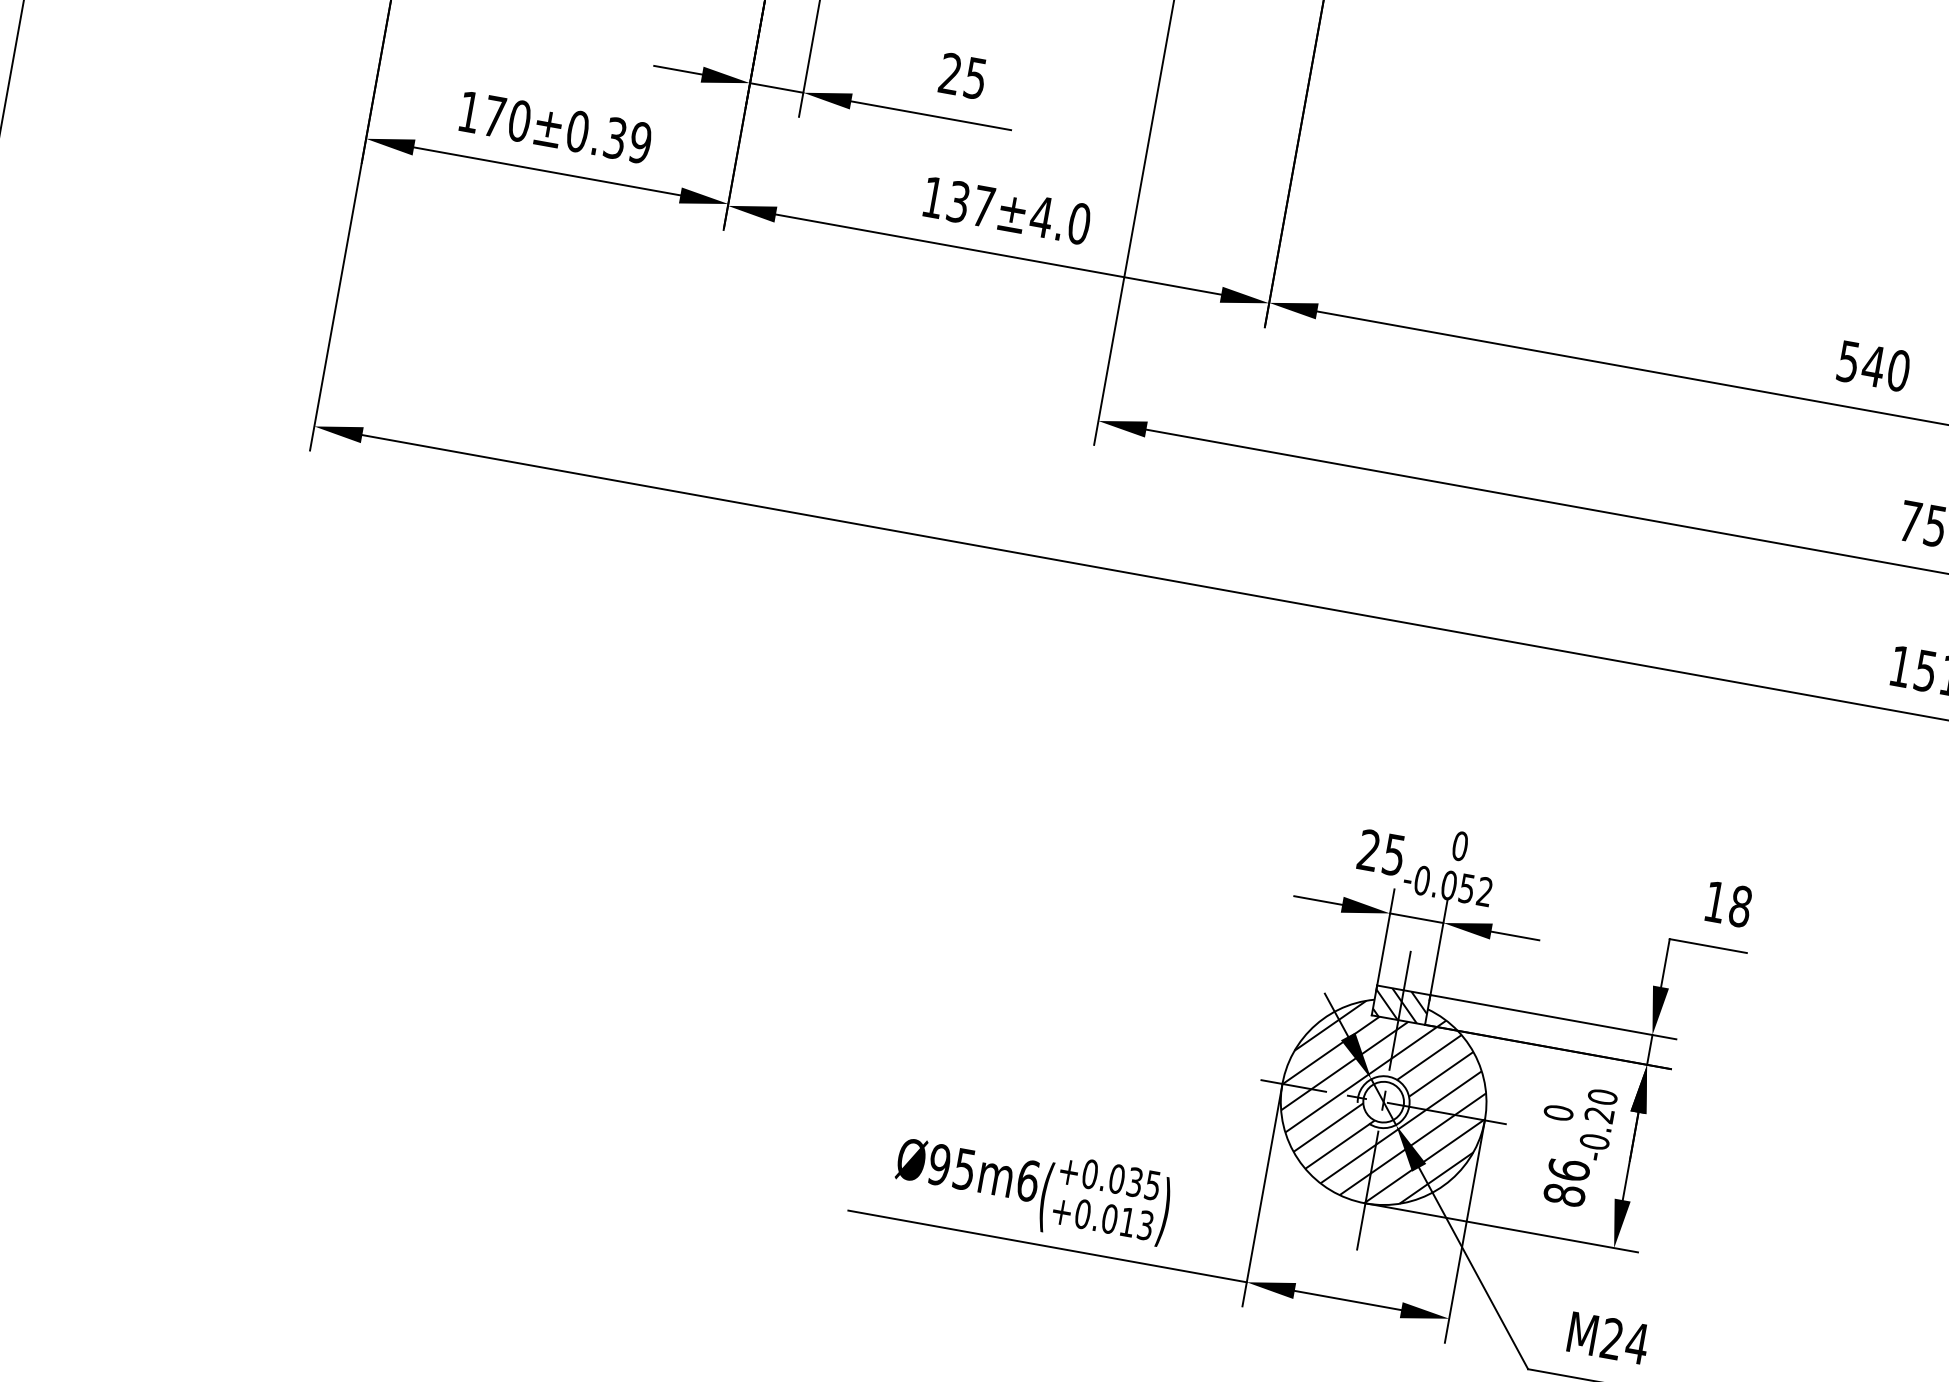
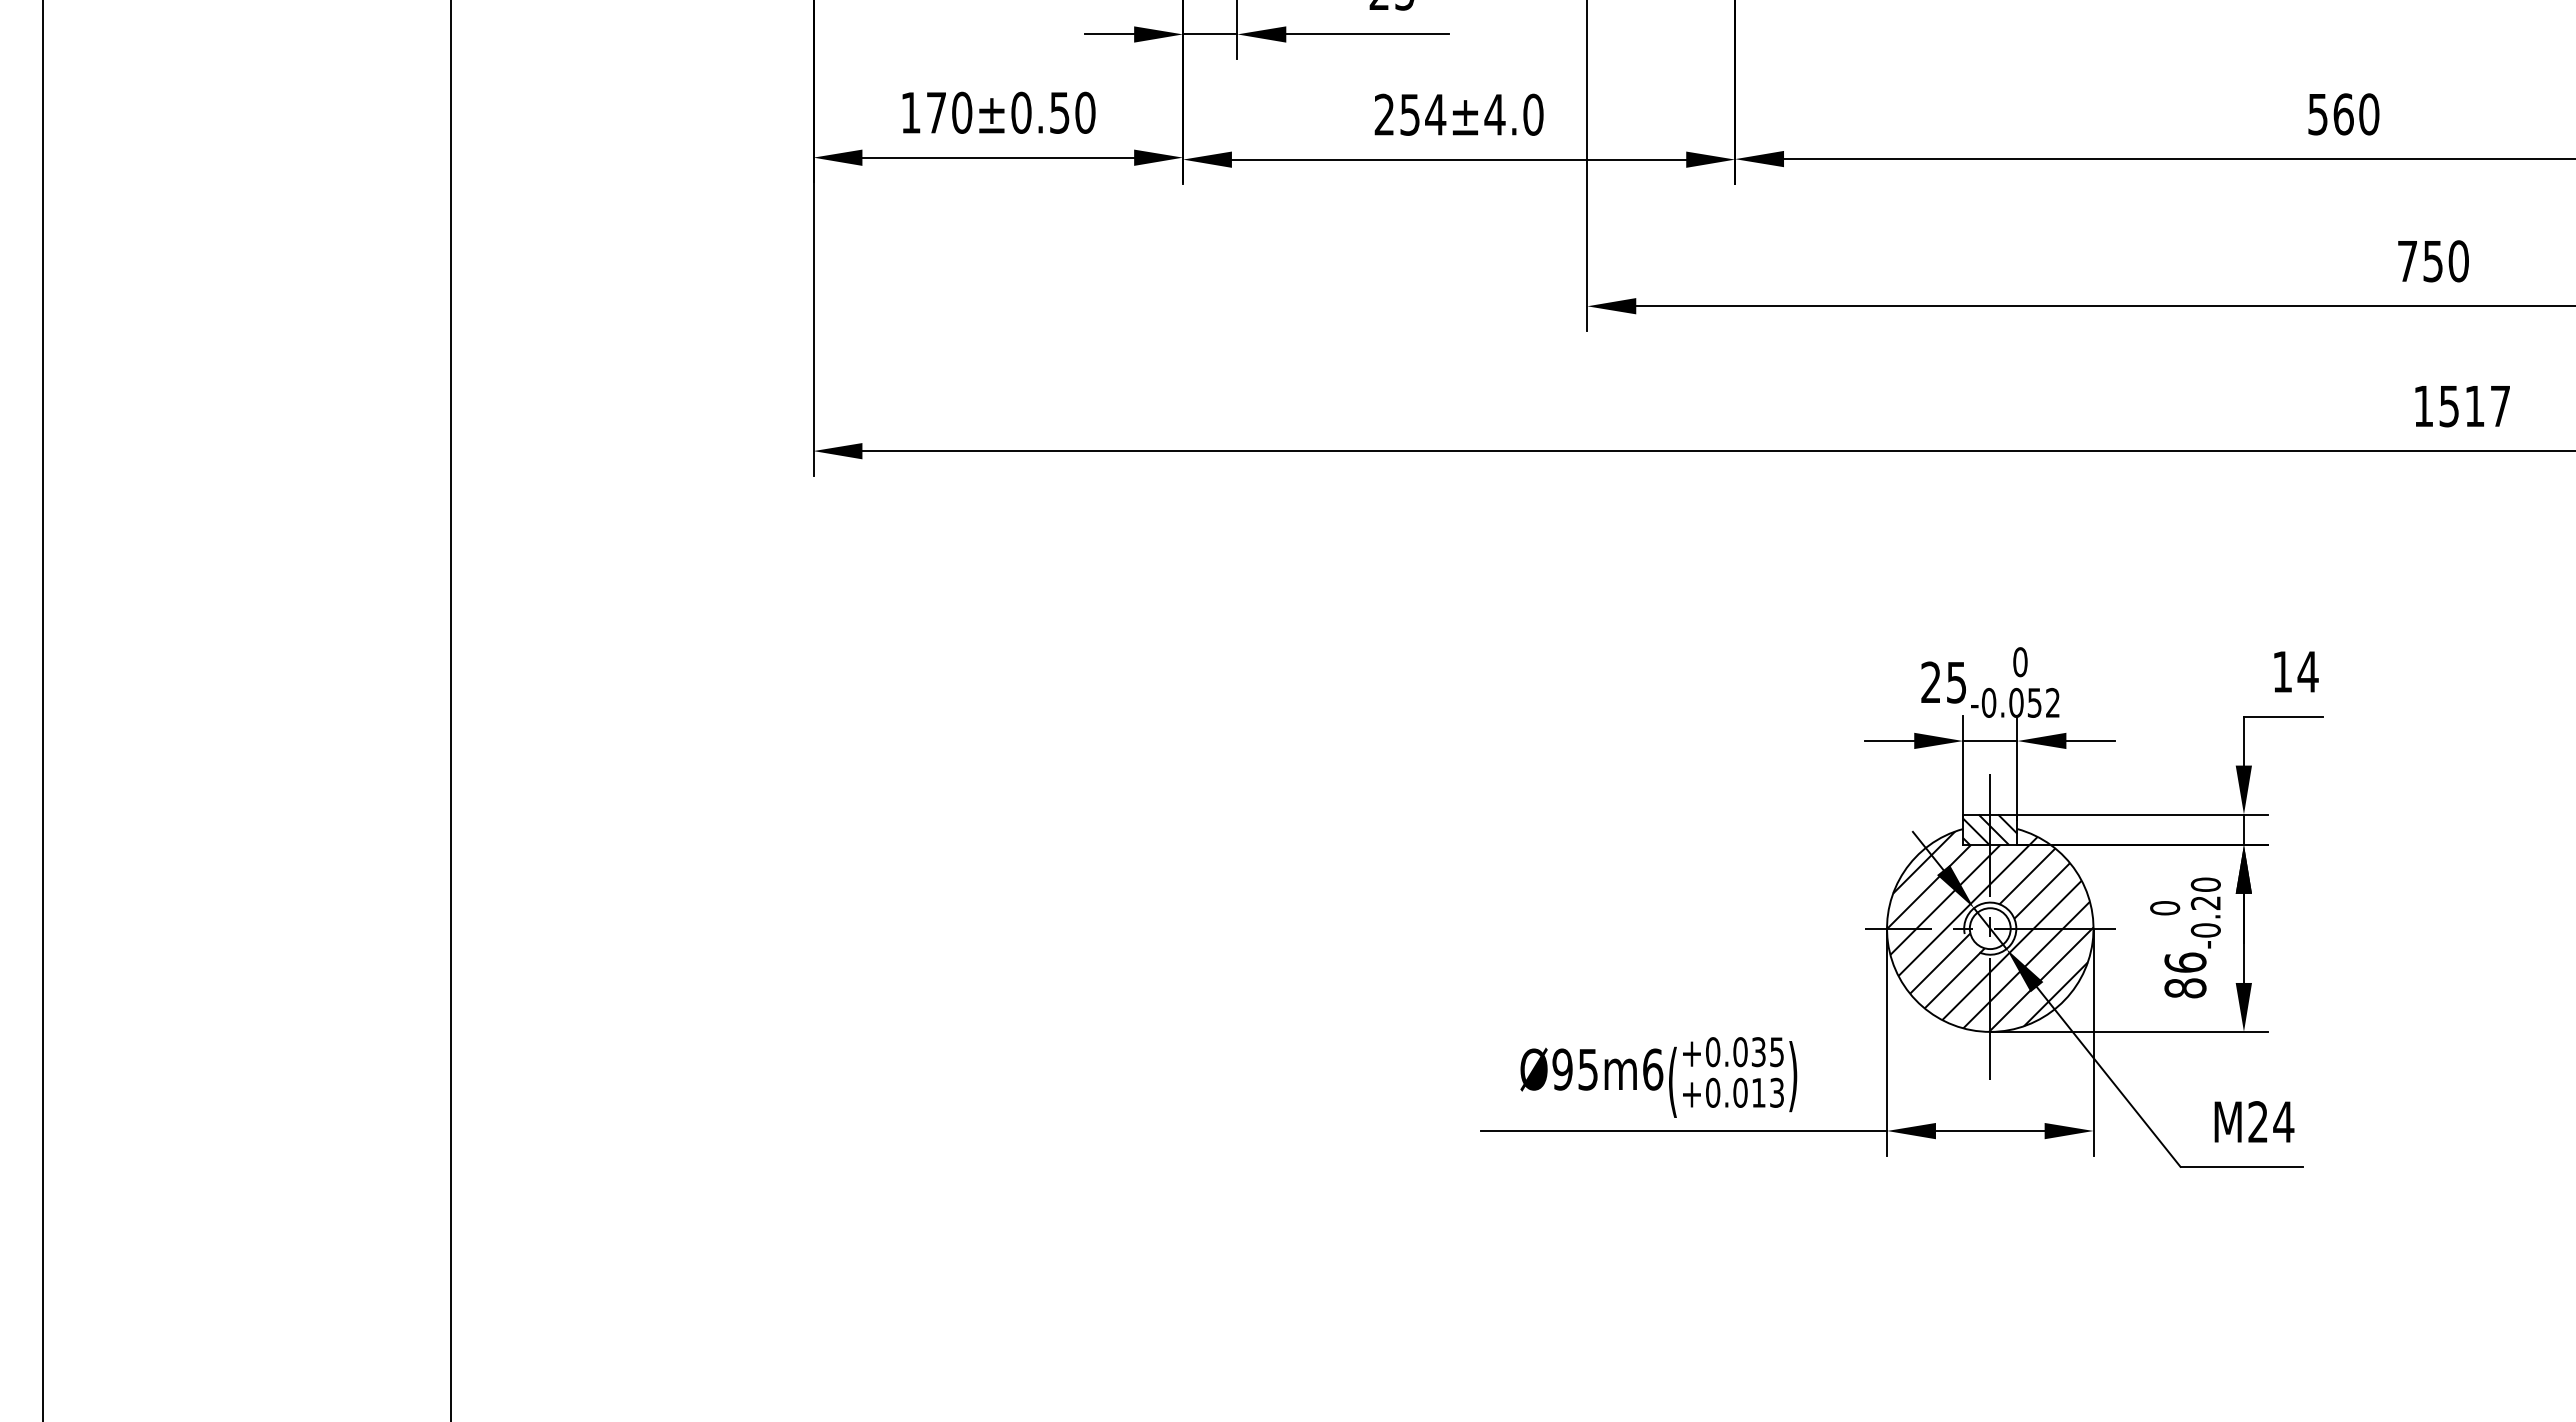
text: (627, 140) -> (1072, 112), ±0.39 -> ±0.50
text: (958, 201) -> (1410, 114), 137 -> 254
text: (1873, 366) -> (2343, 114), 540 -> 560
text: (1739, 906) -> (2307, 671), 18 -> 14

